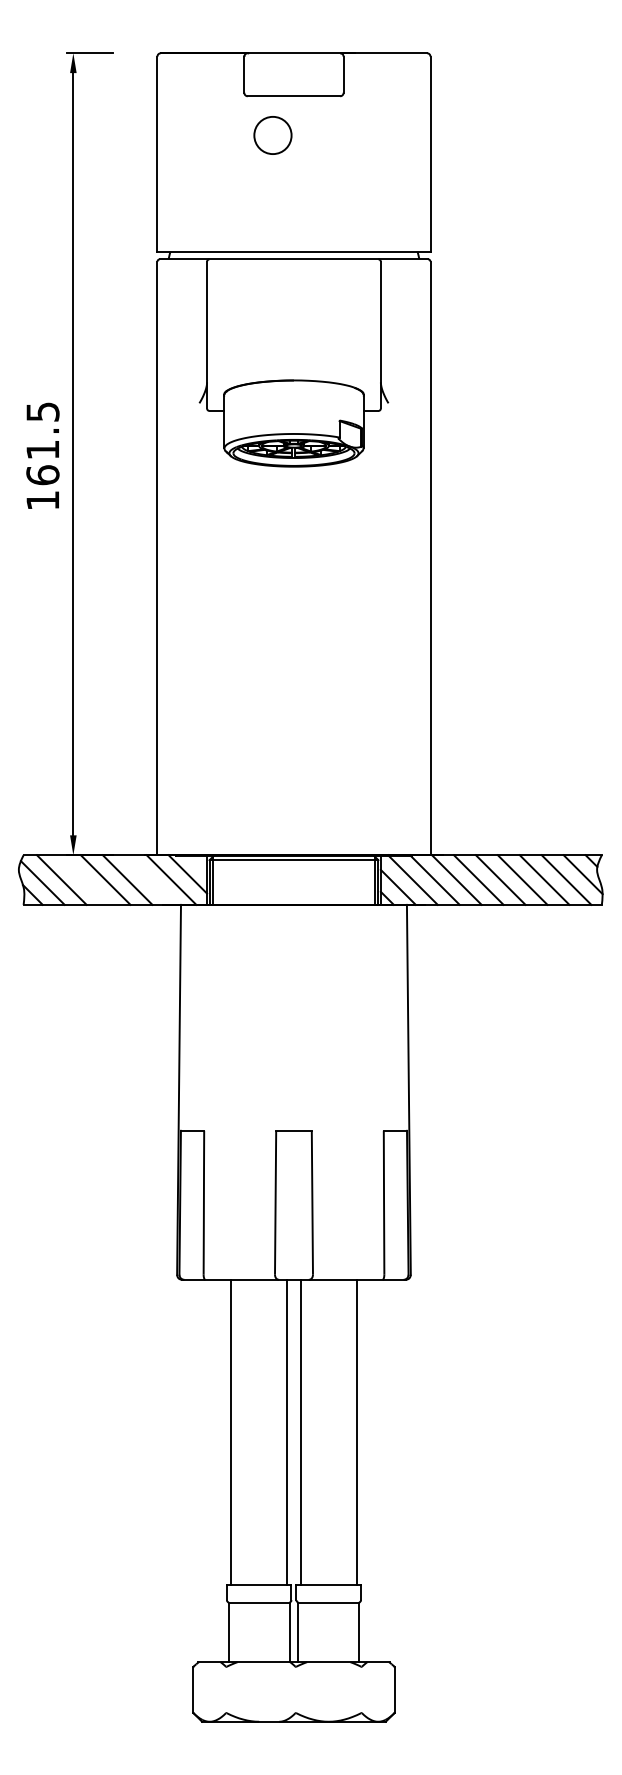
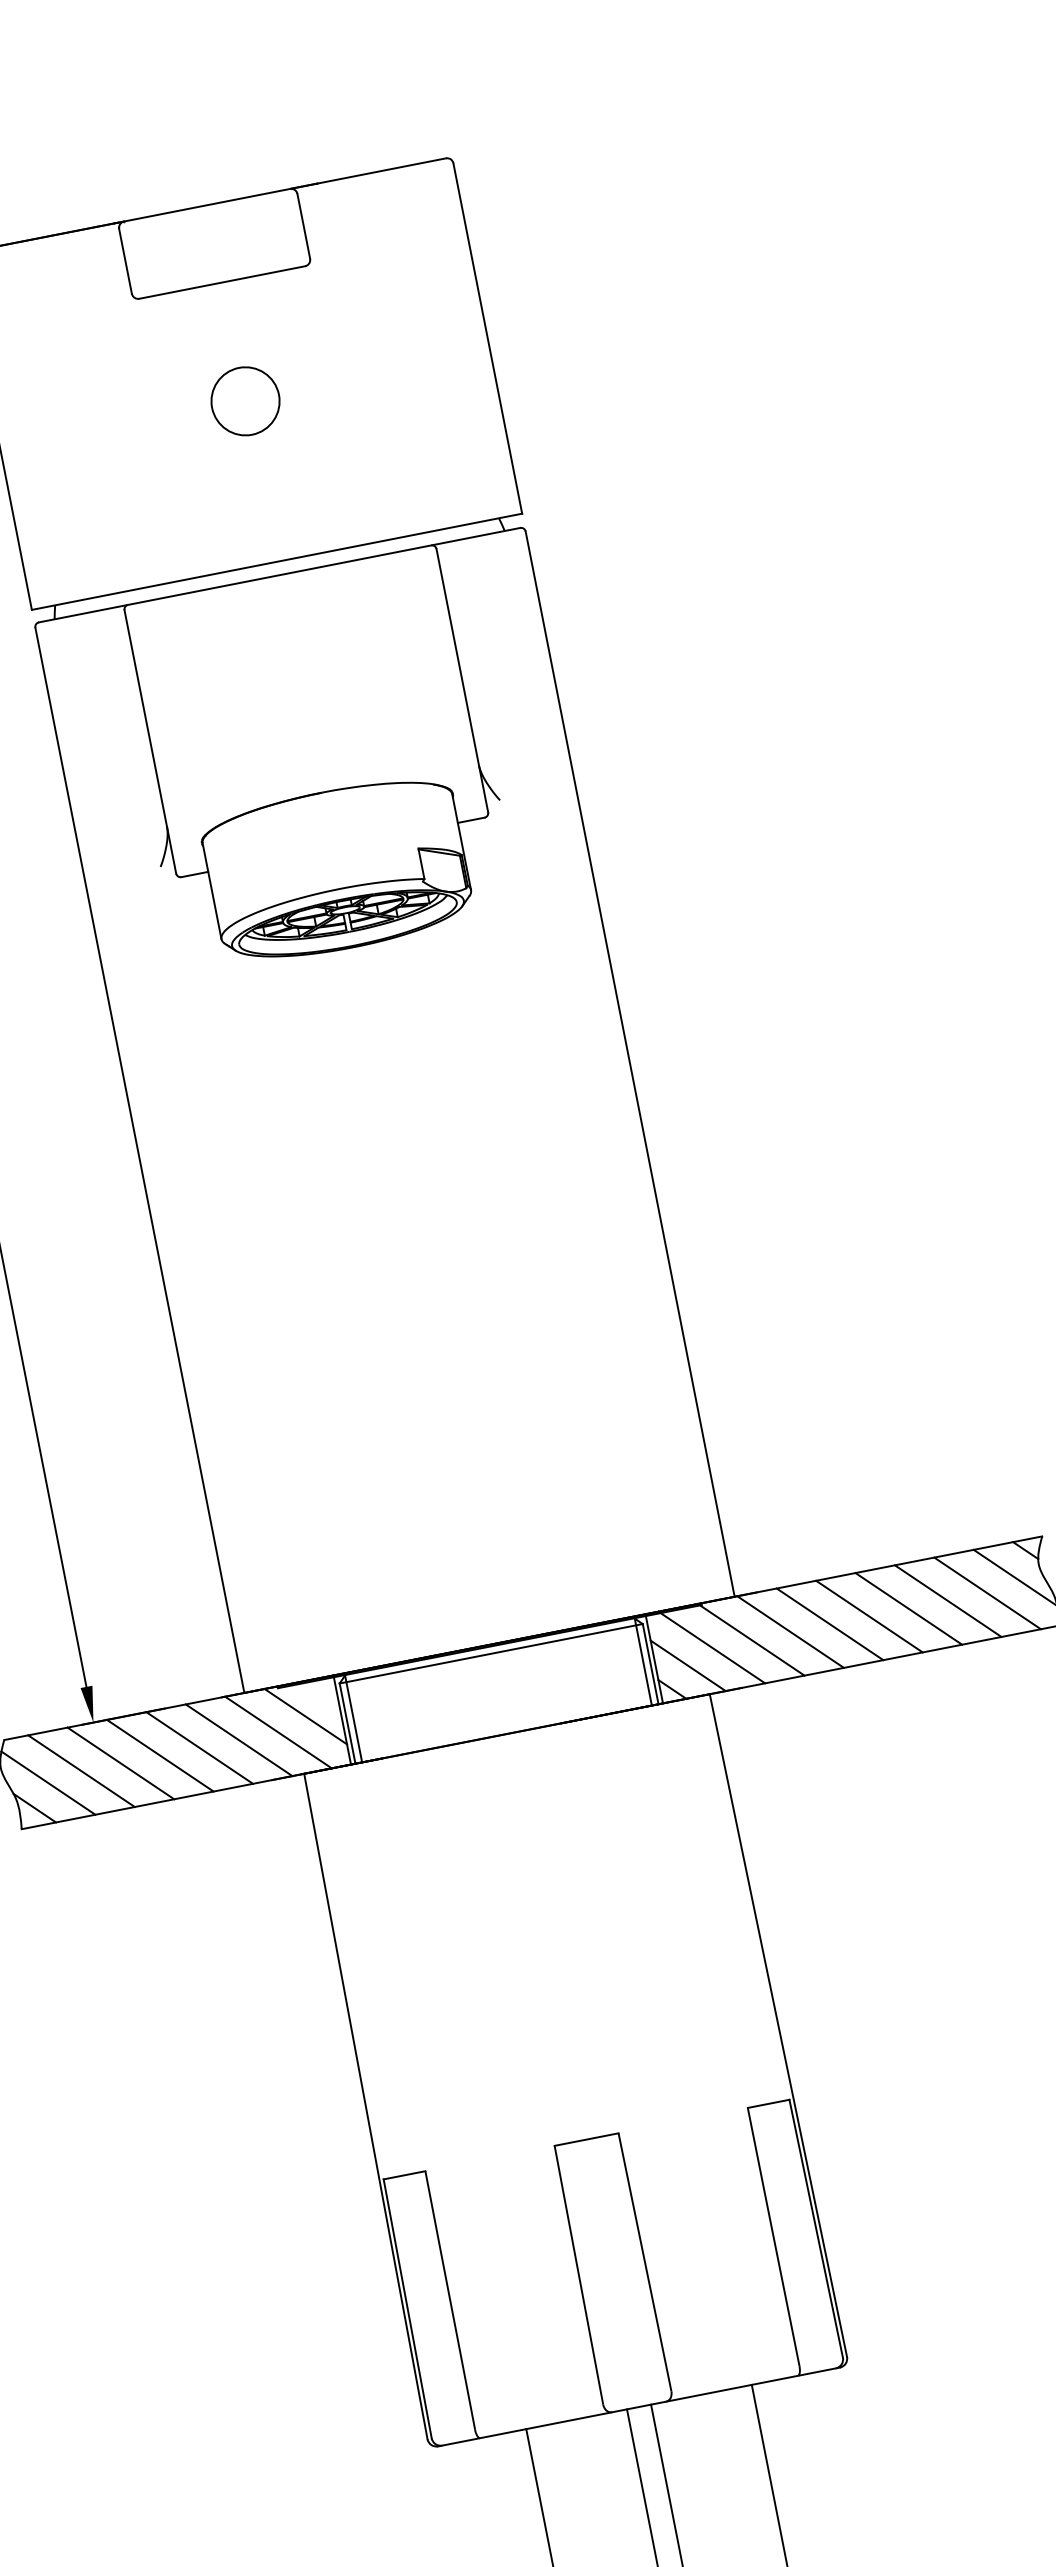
circle: (272, 135) -> (244, 401), moved
line: (83, 879) -> (120, 1762), added
line: (149, 879) -> (238, 1739), added

